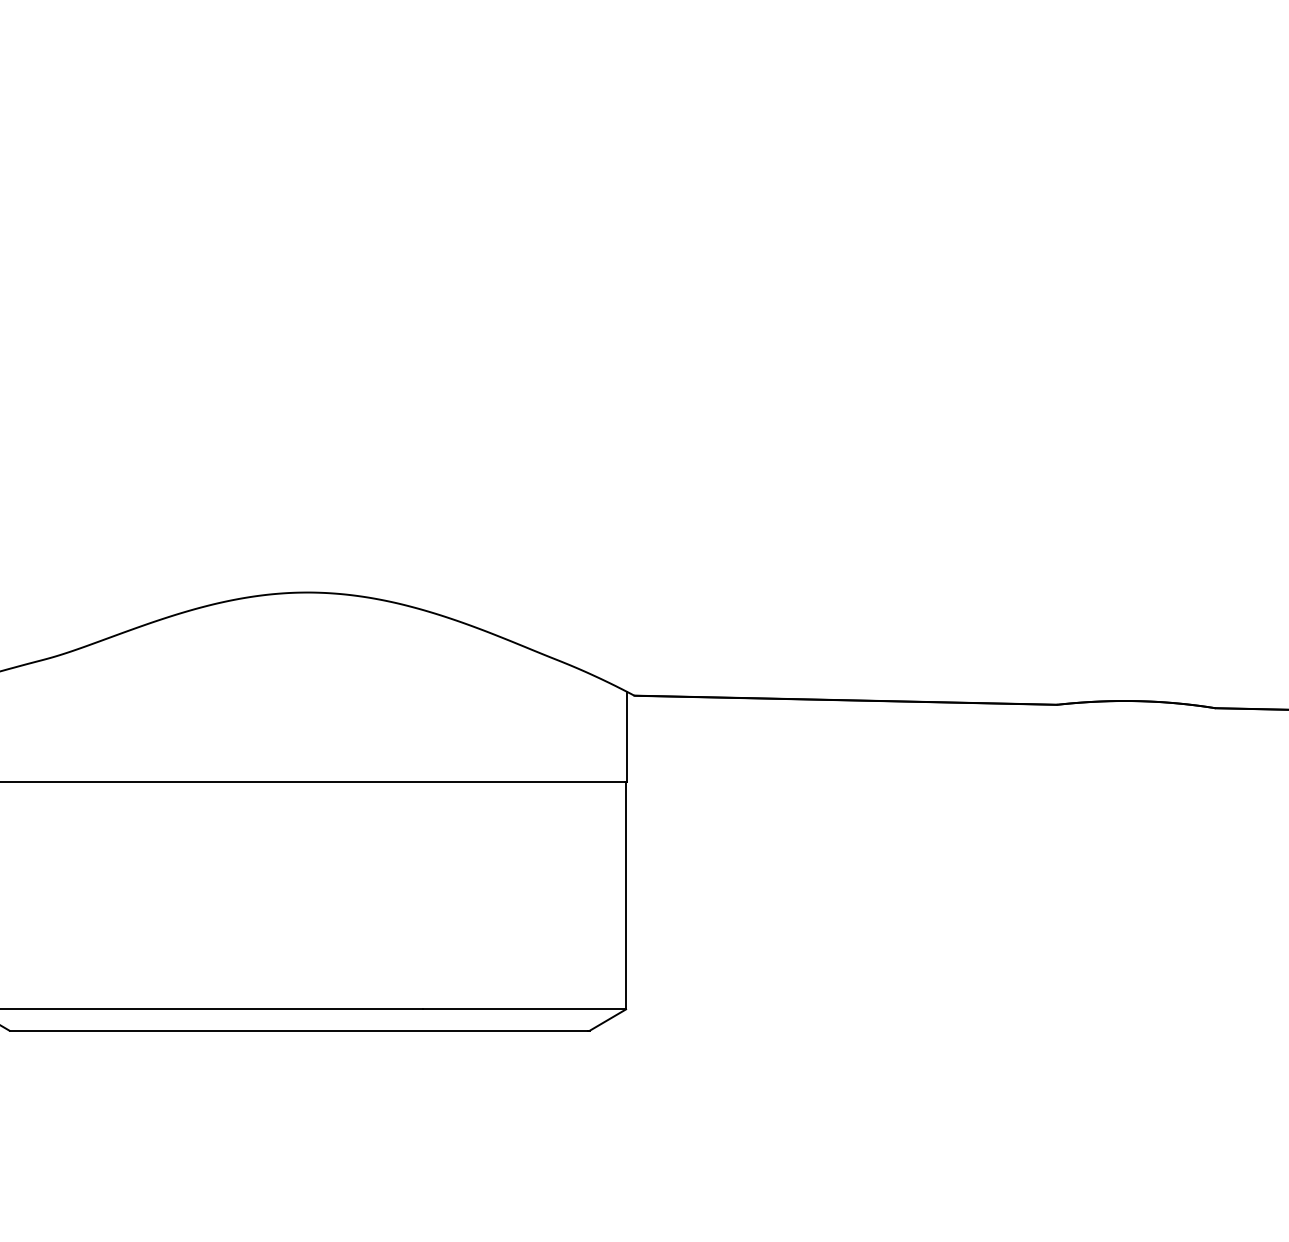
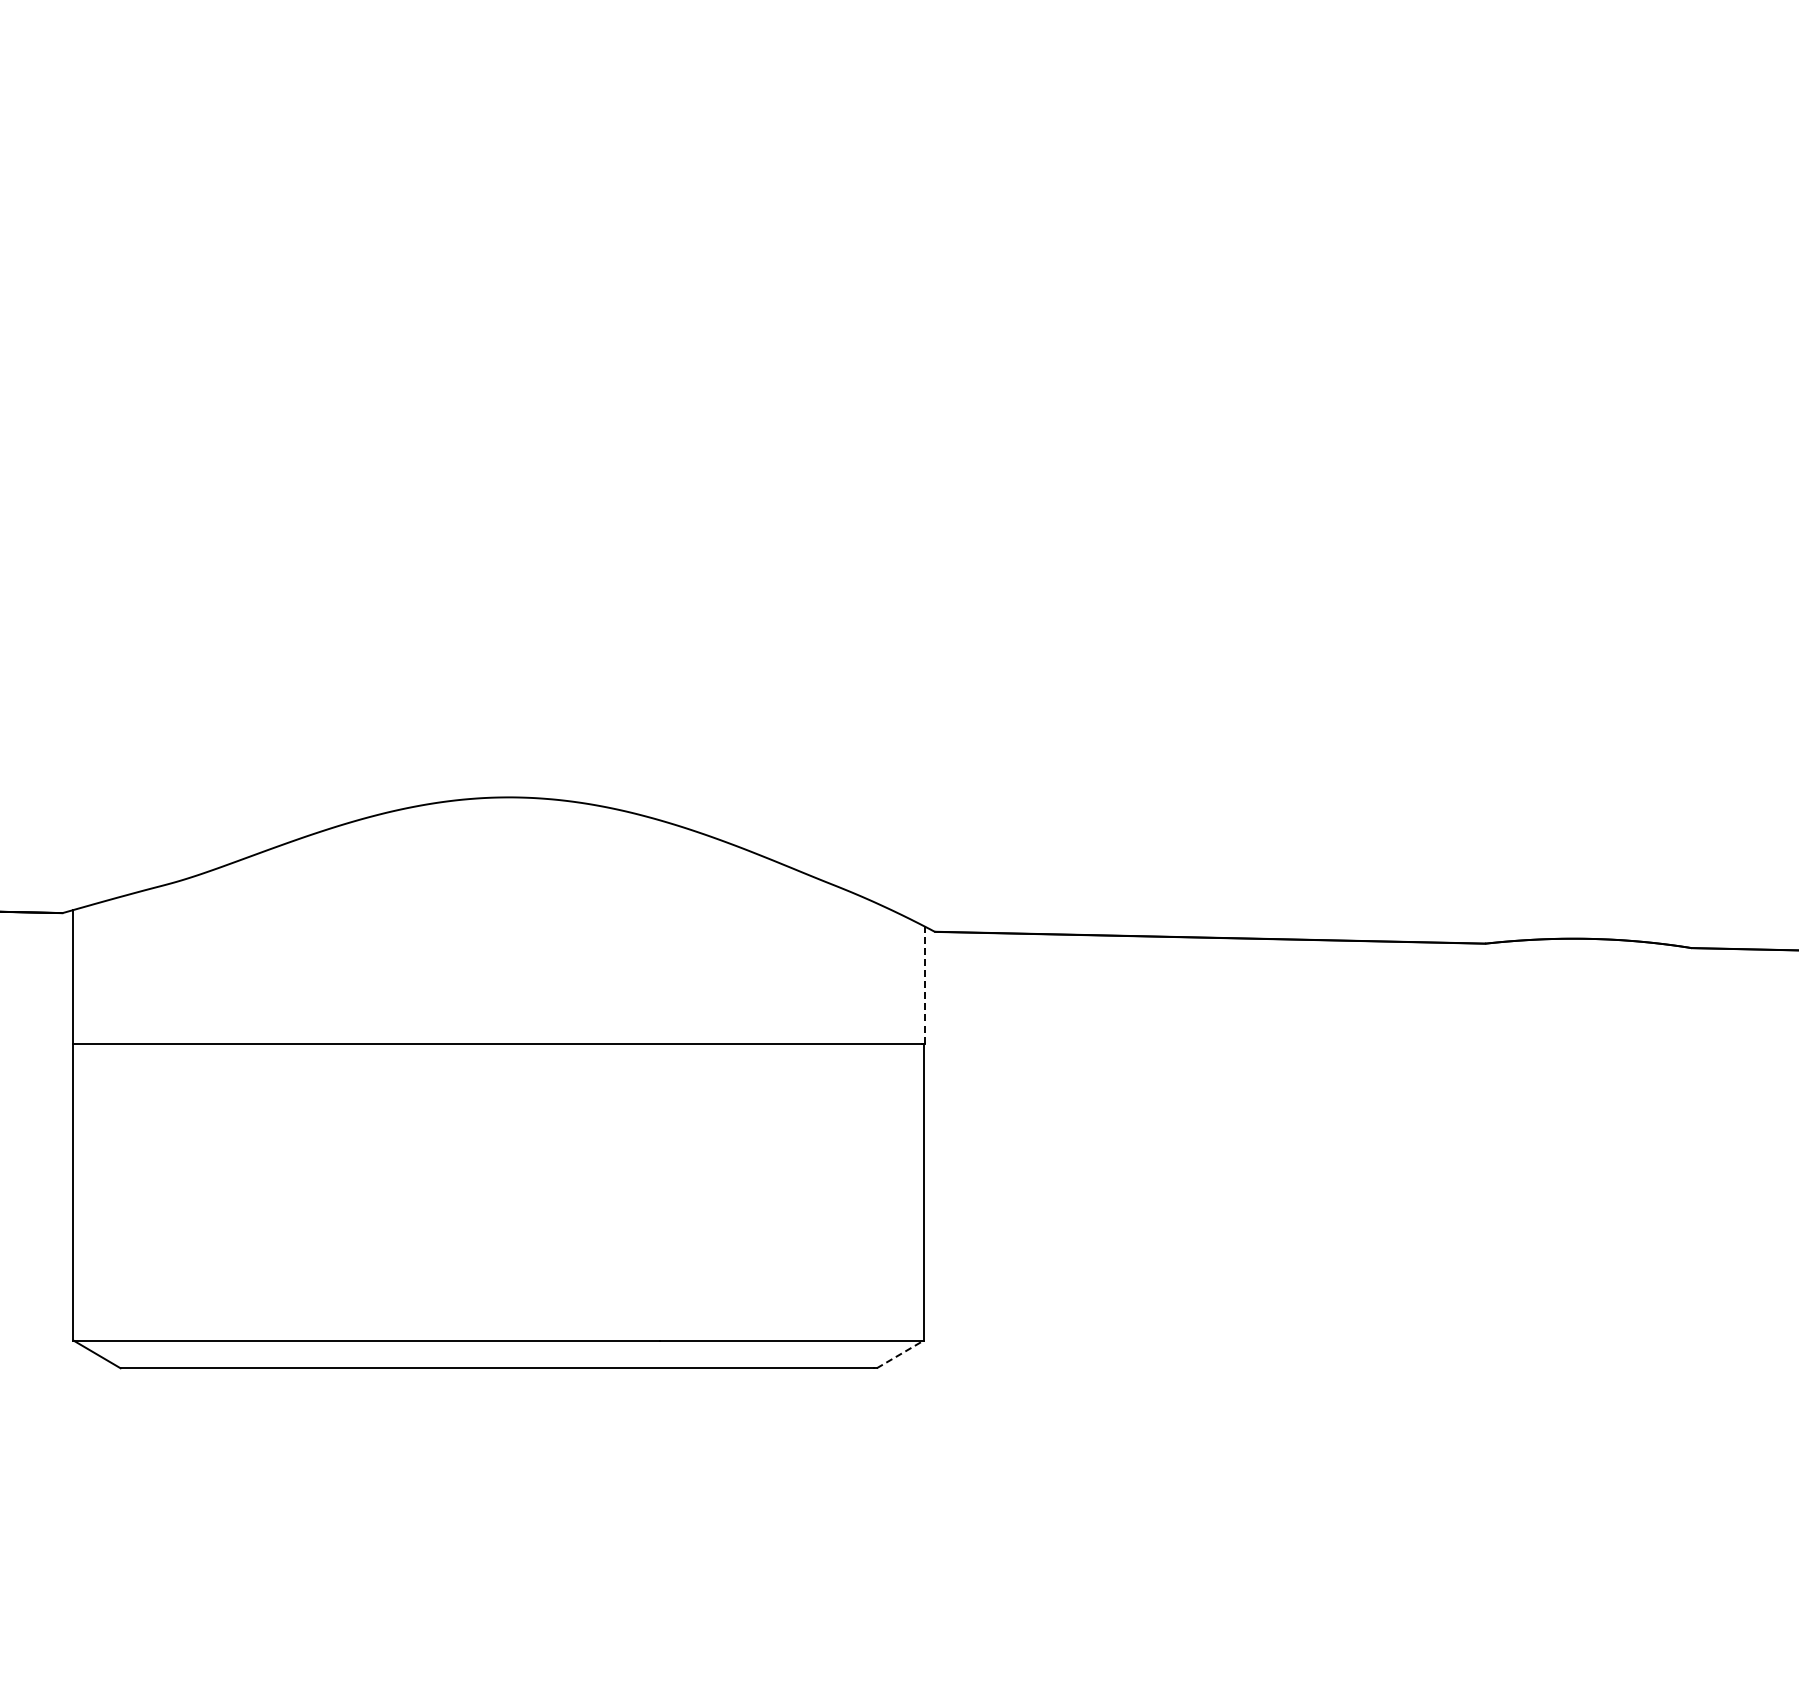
line: (626, 736) -> (924, 985), solid -> dashed
line: (608, 1020) -> (900, 1354), solid -> dashed

